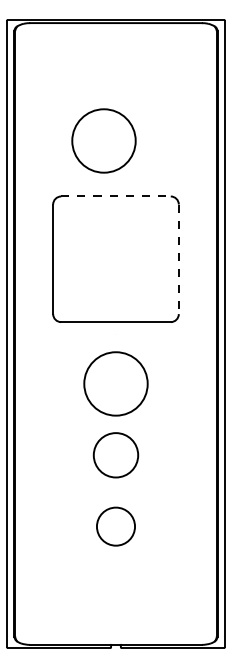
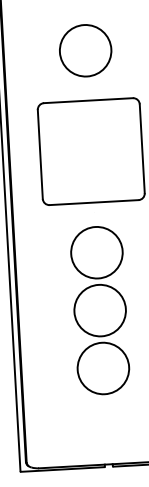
circle: (103, 140) -> (85, 50), moved
line: (116, 196) -> (88, 100), dashed -> solid
line: (178, 259) -> (141, 148), dashed -> solid
circle: (115, 455) -> (99, 310), size x1.43
circle: (115, 526) -> (102, 368), size x1.67

